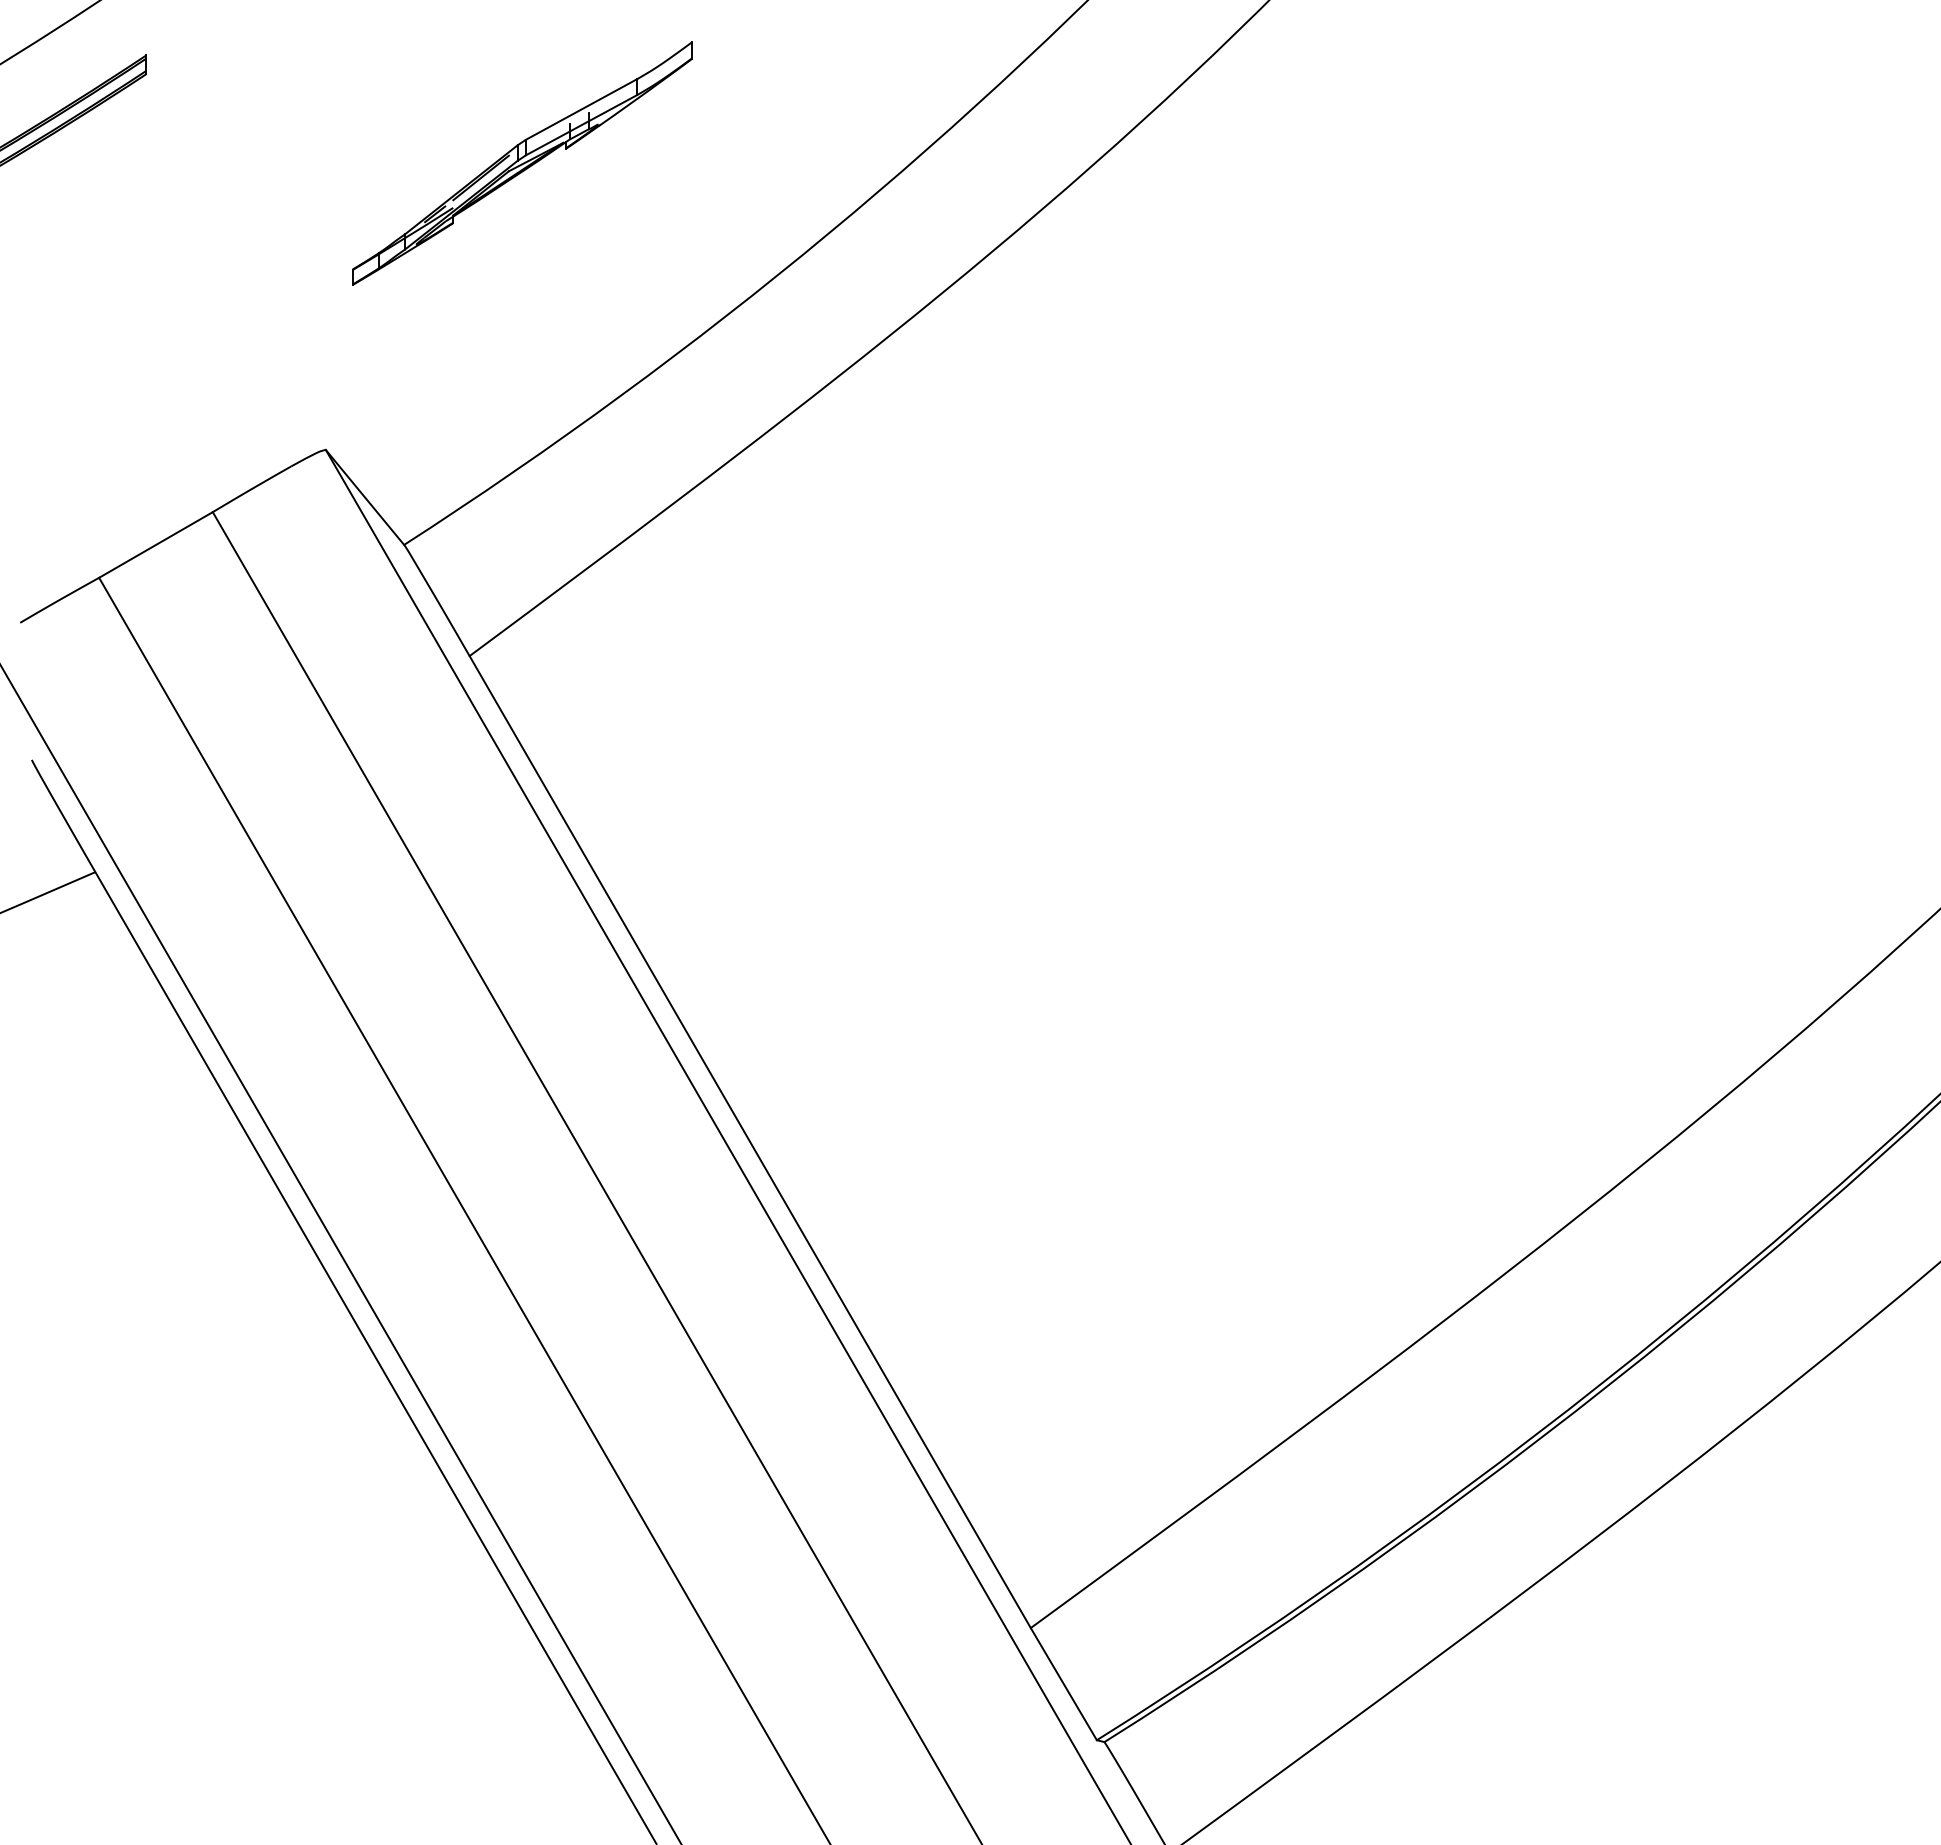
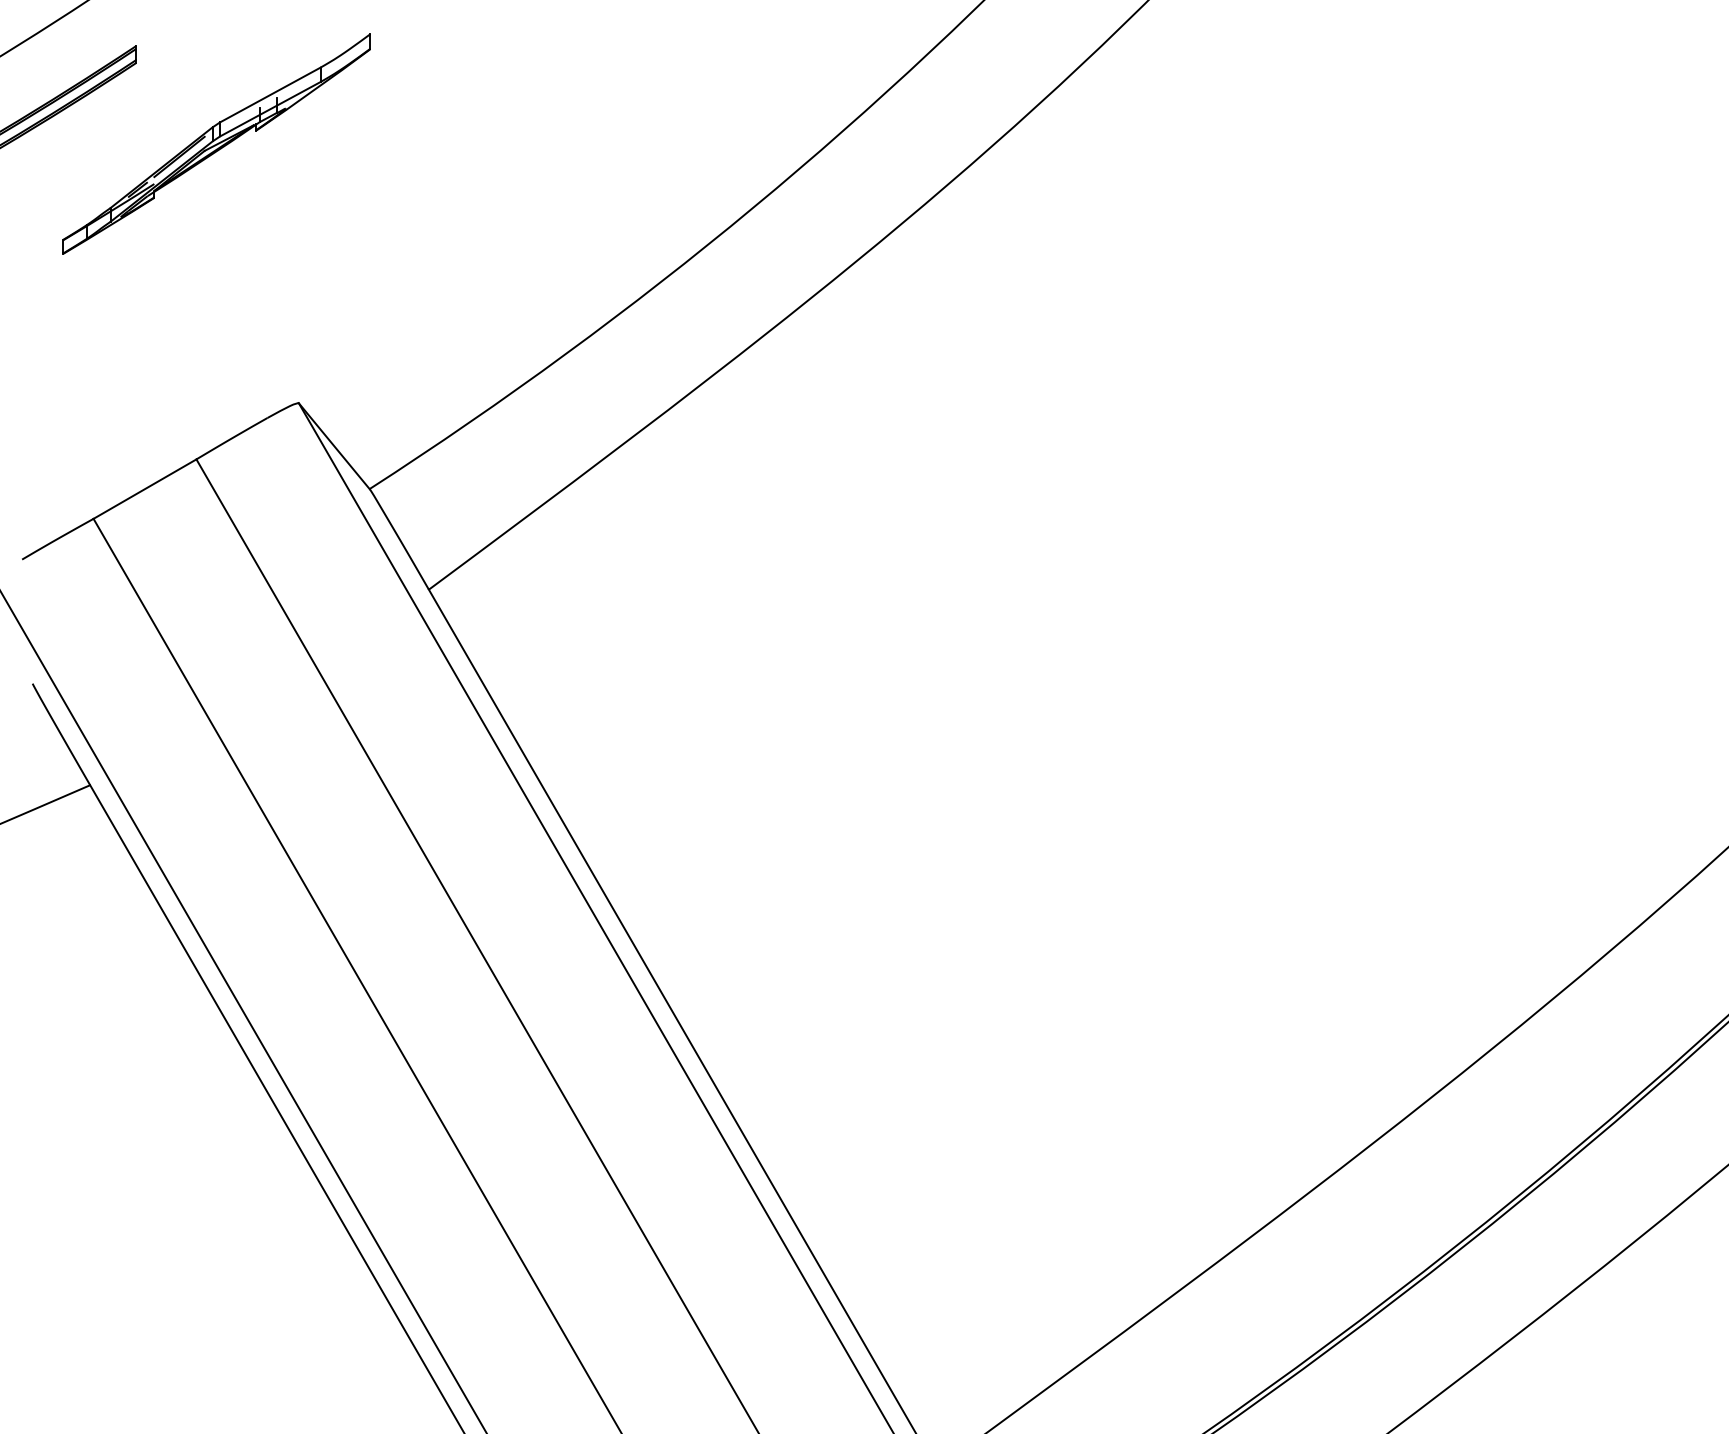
part: (522, 163) -> (216, 143), moved

